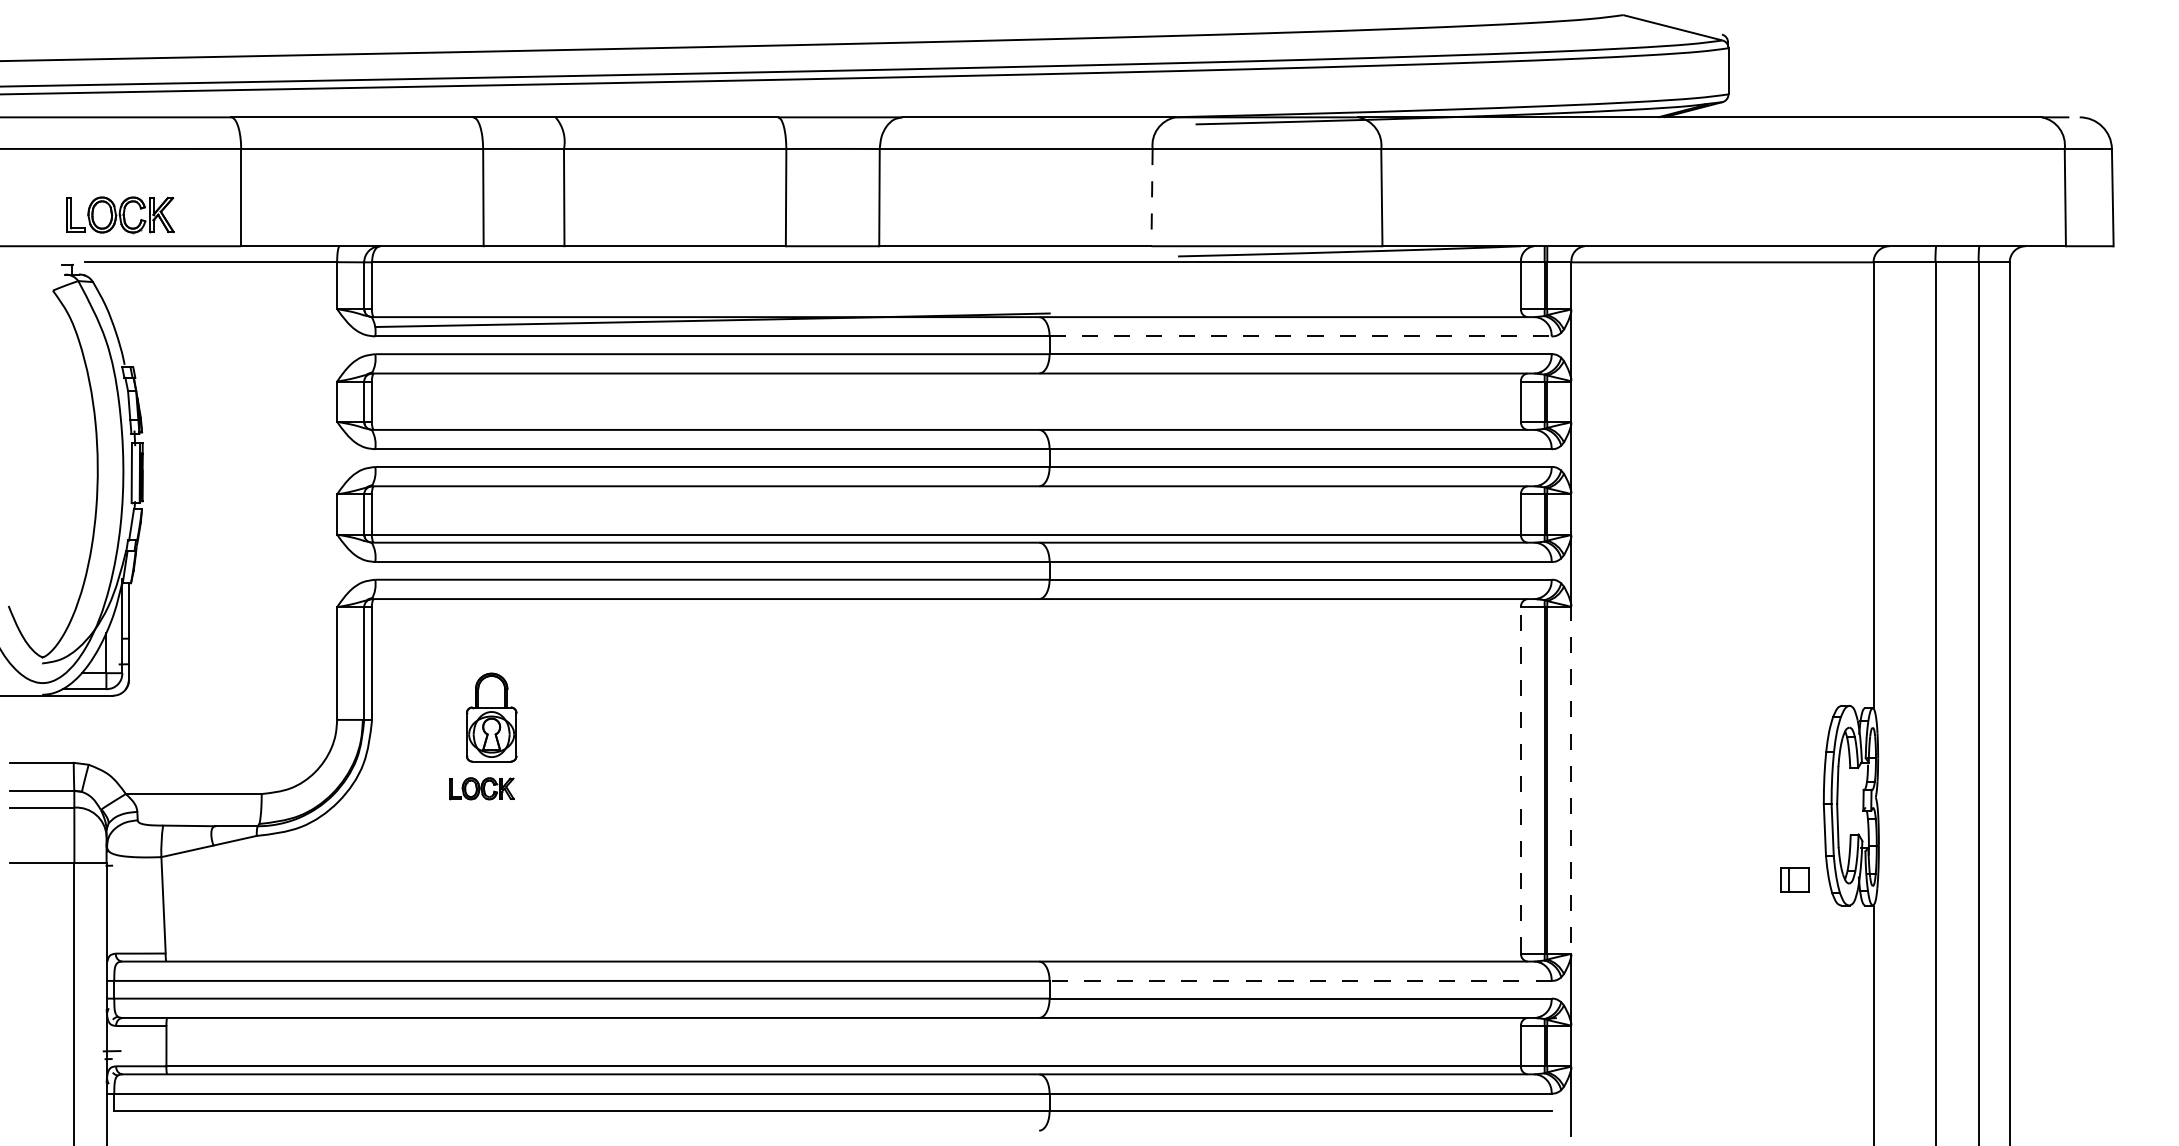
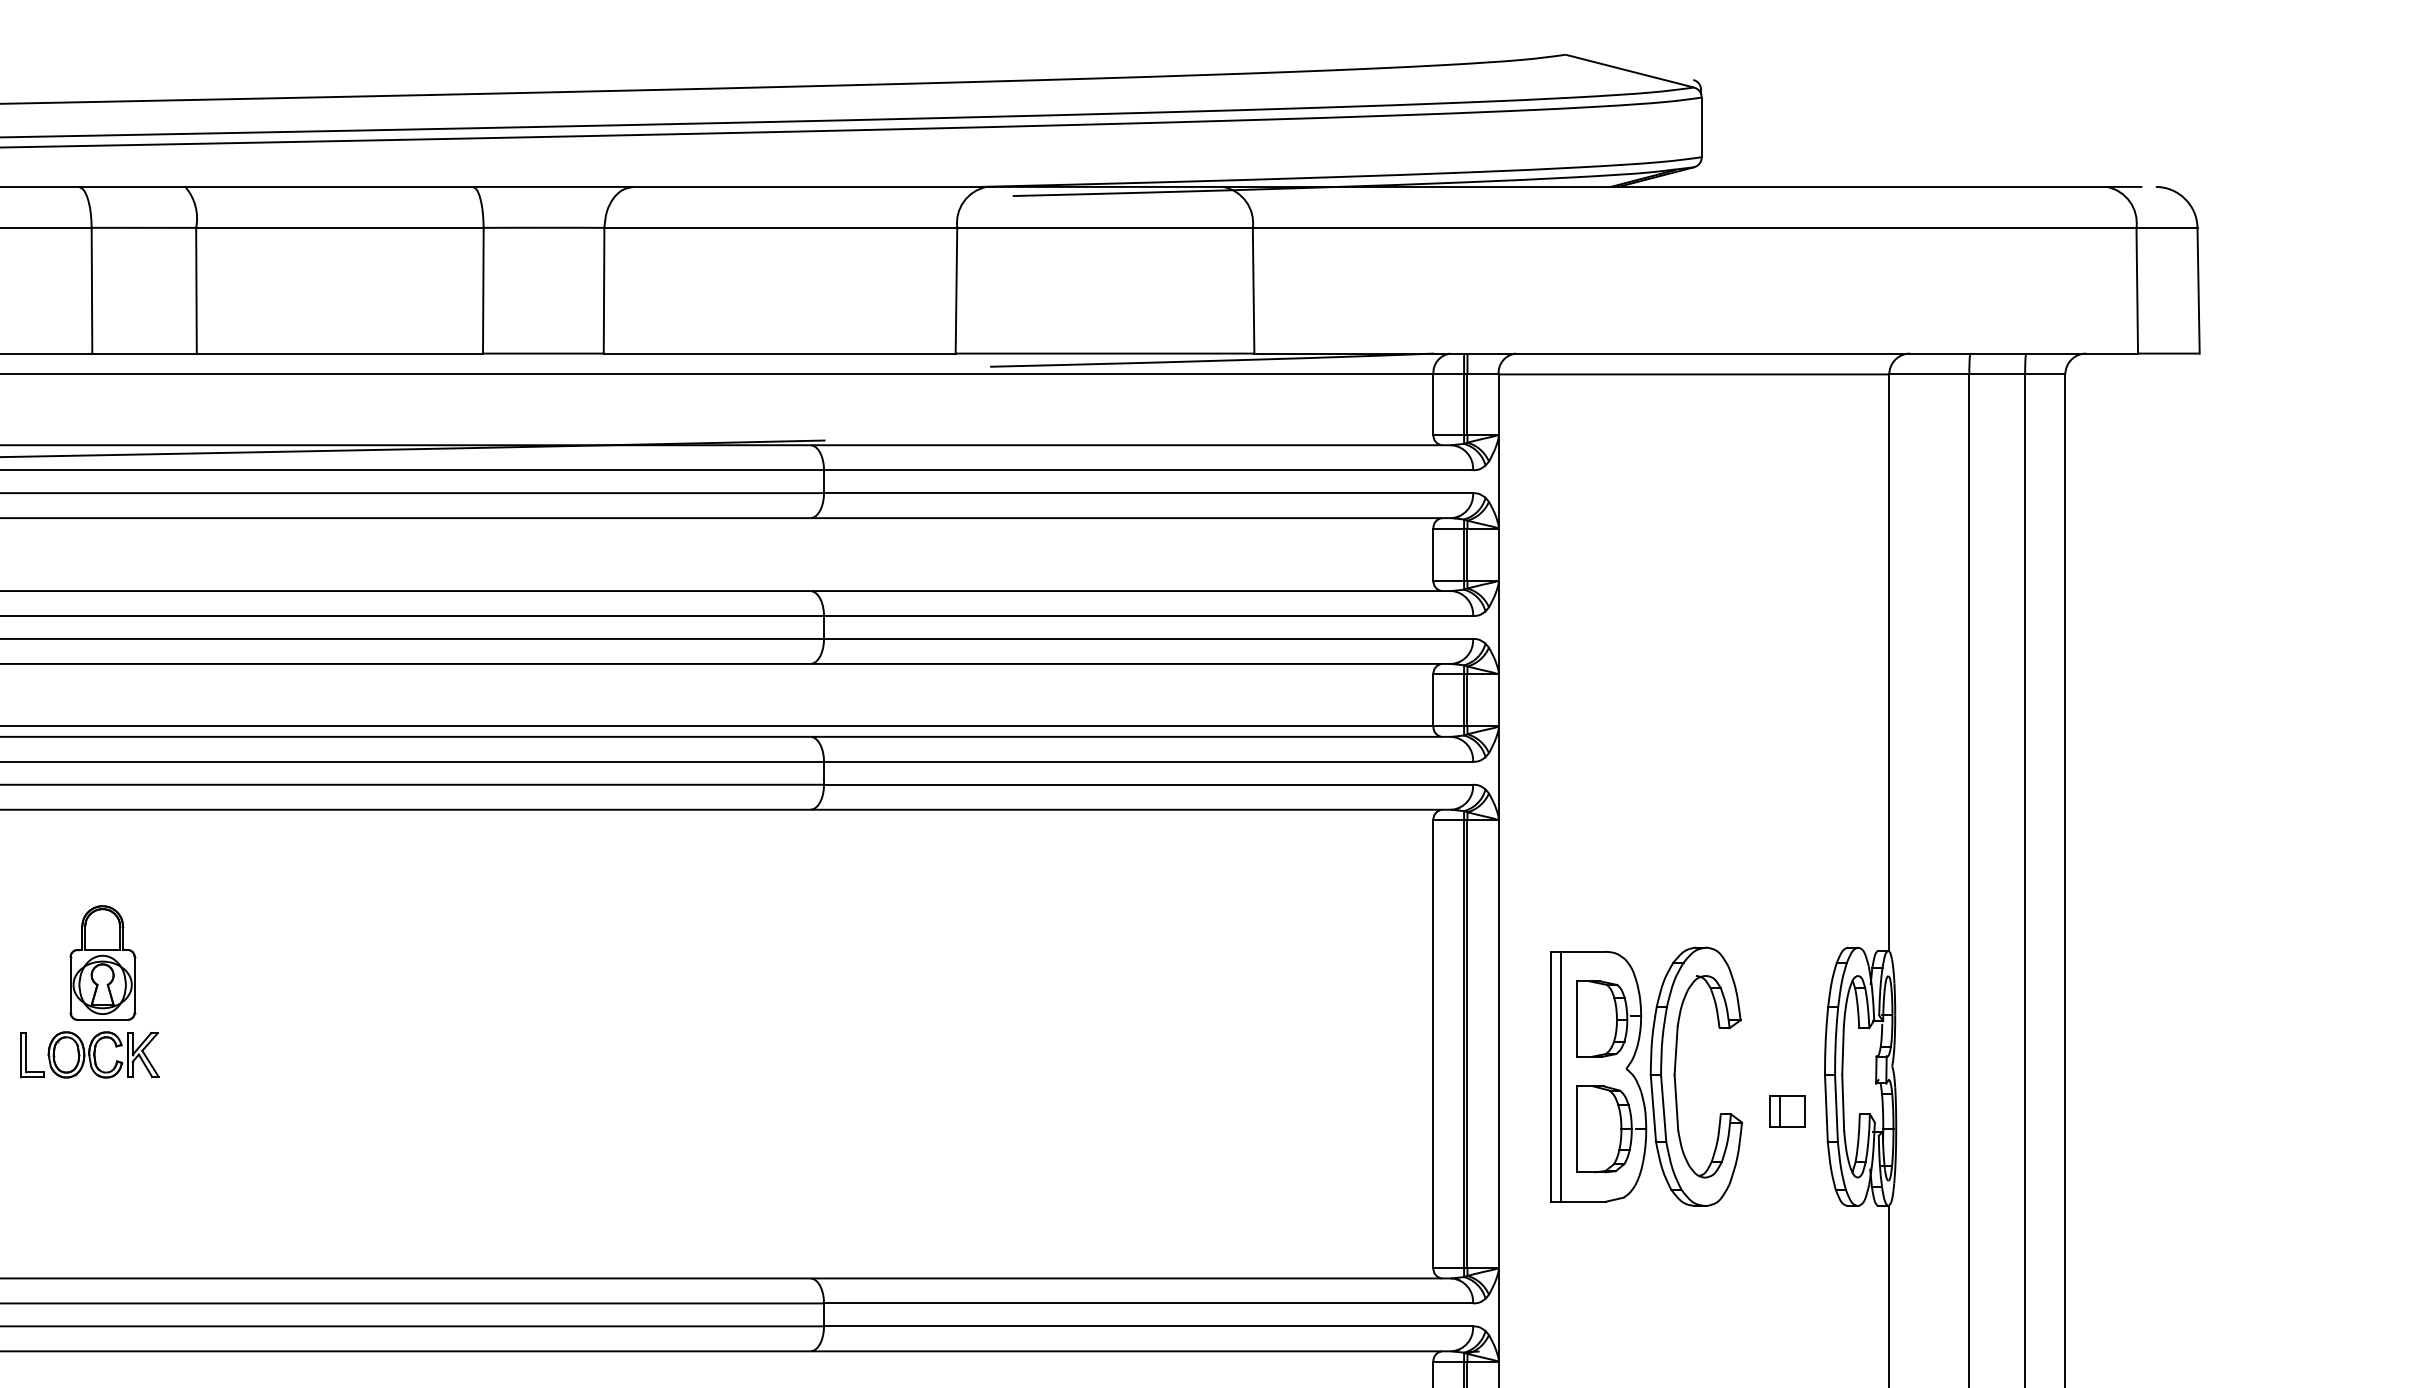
line: (1152, 197) -> (957, 290), dashed -> solid
line: (1300, 336) -> (1148, 470), dashed -> solid
line: (1520, 779) -> (1432, 1043), dashed -> solid
line: (1571, 780) -> (1498, 1044), dashed -> solid
part: (481, 788) -> (89, 1054), size x1.67
part: (1685, 805) -> (1646, 1076), added
part: (1794, 879) -> (1787, 1110), moved
line: (1300, 980) -> (1148, 1302), dashed -> solid

